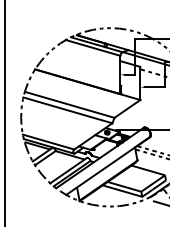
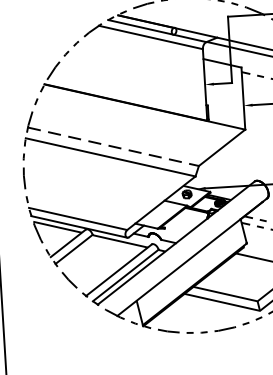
line: (69, 104) -> (113, 146), solid -> dashed

